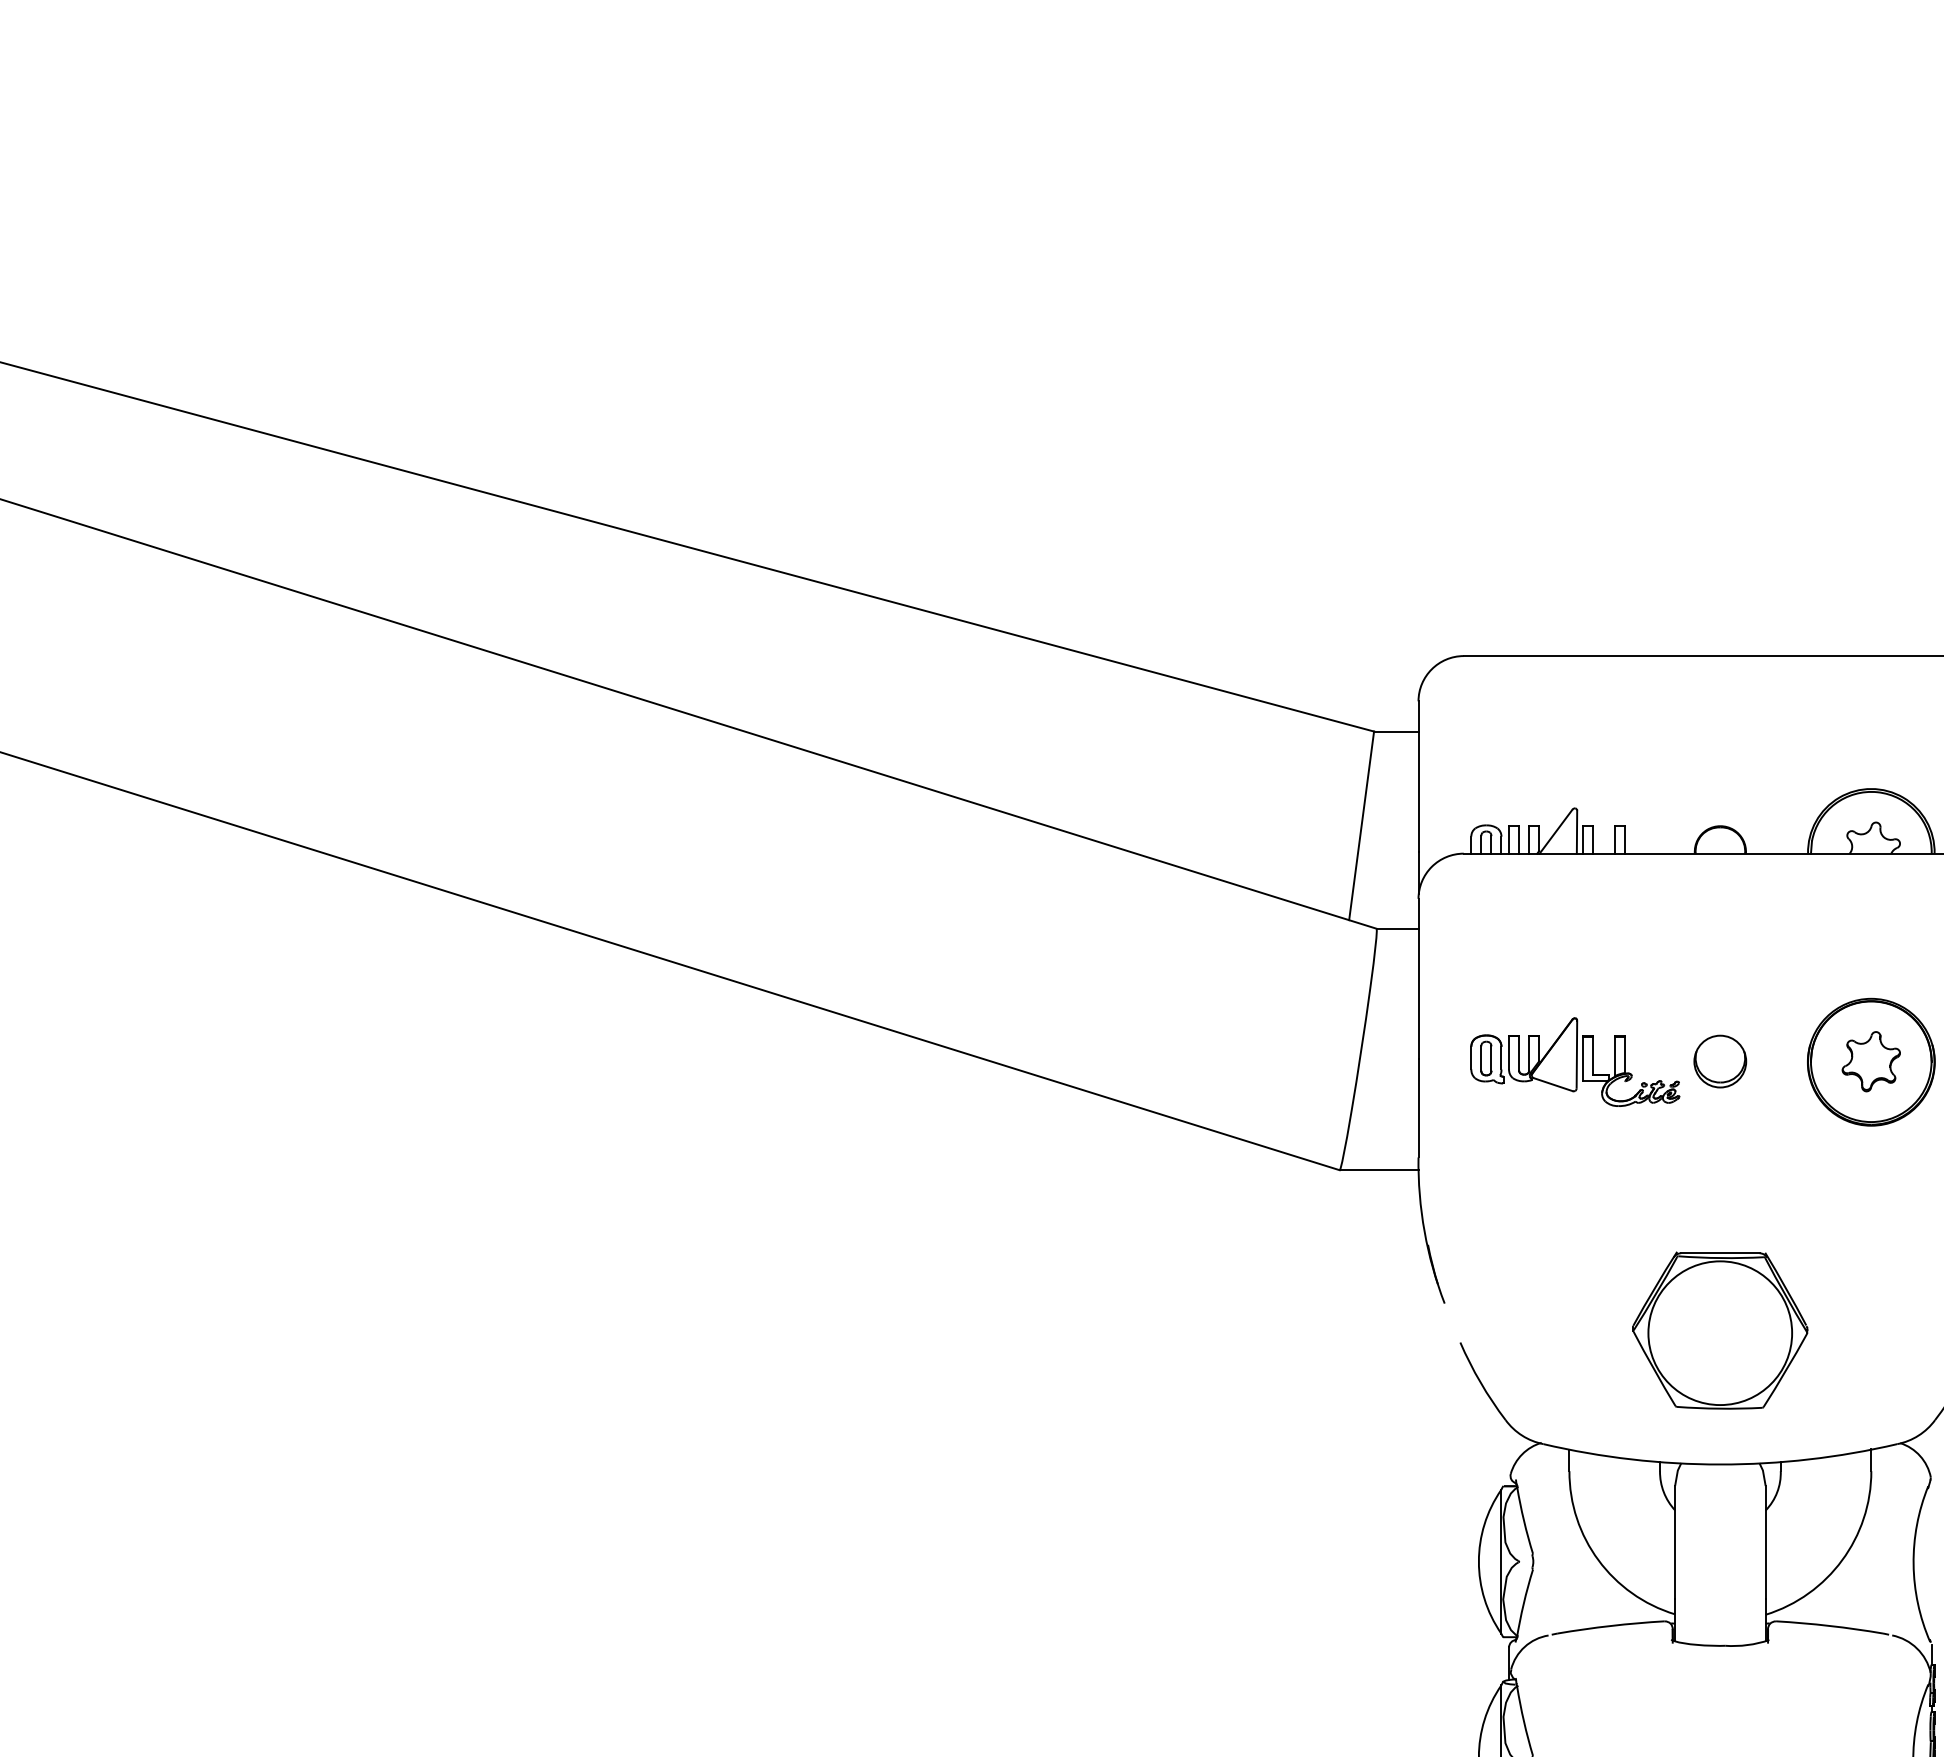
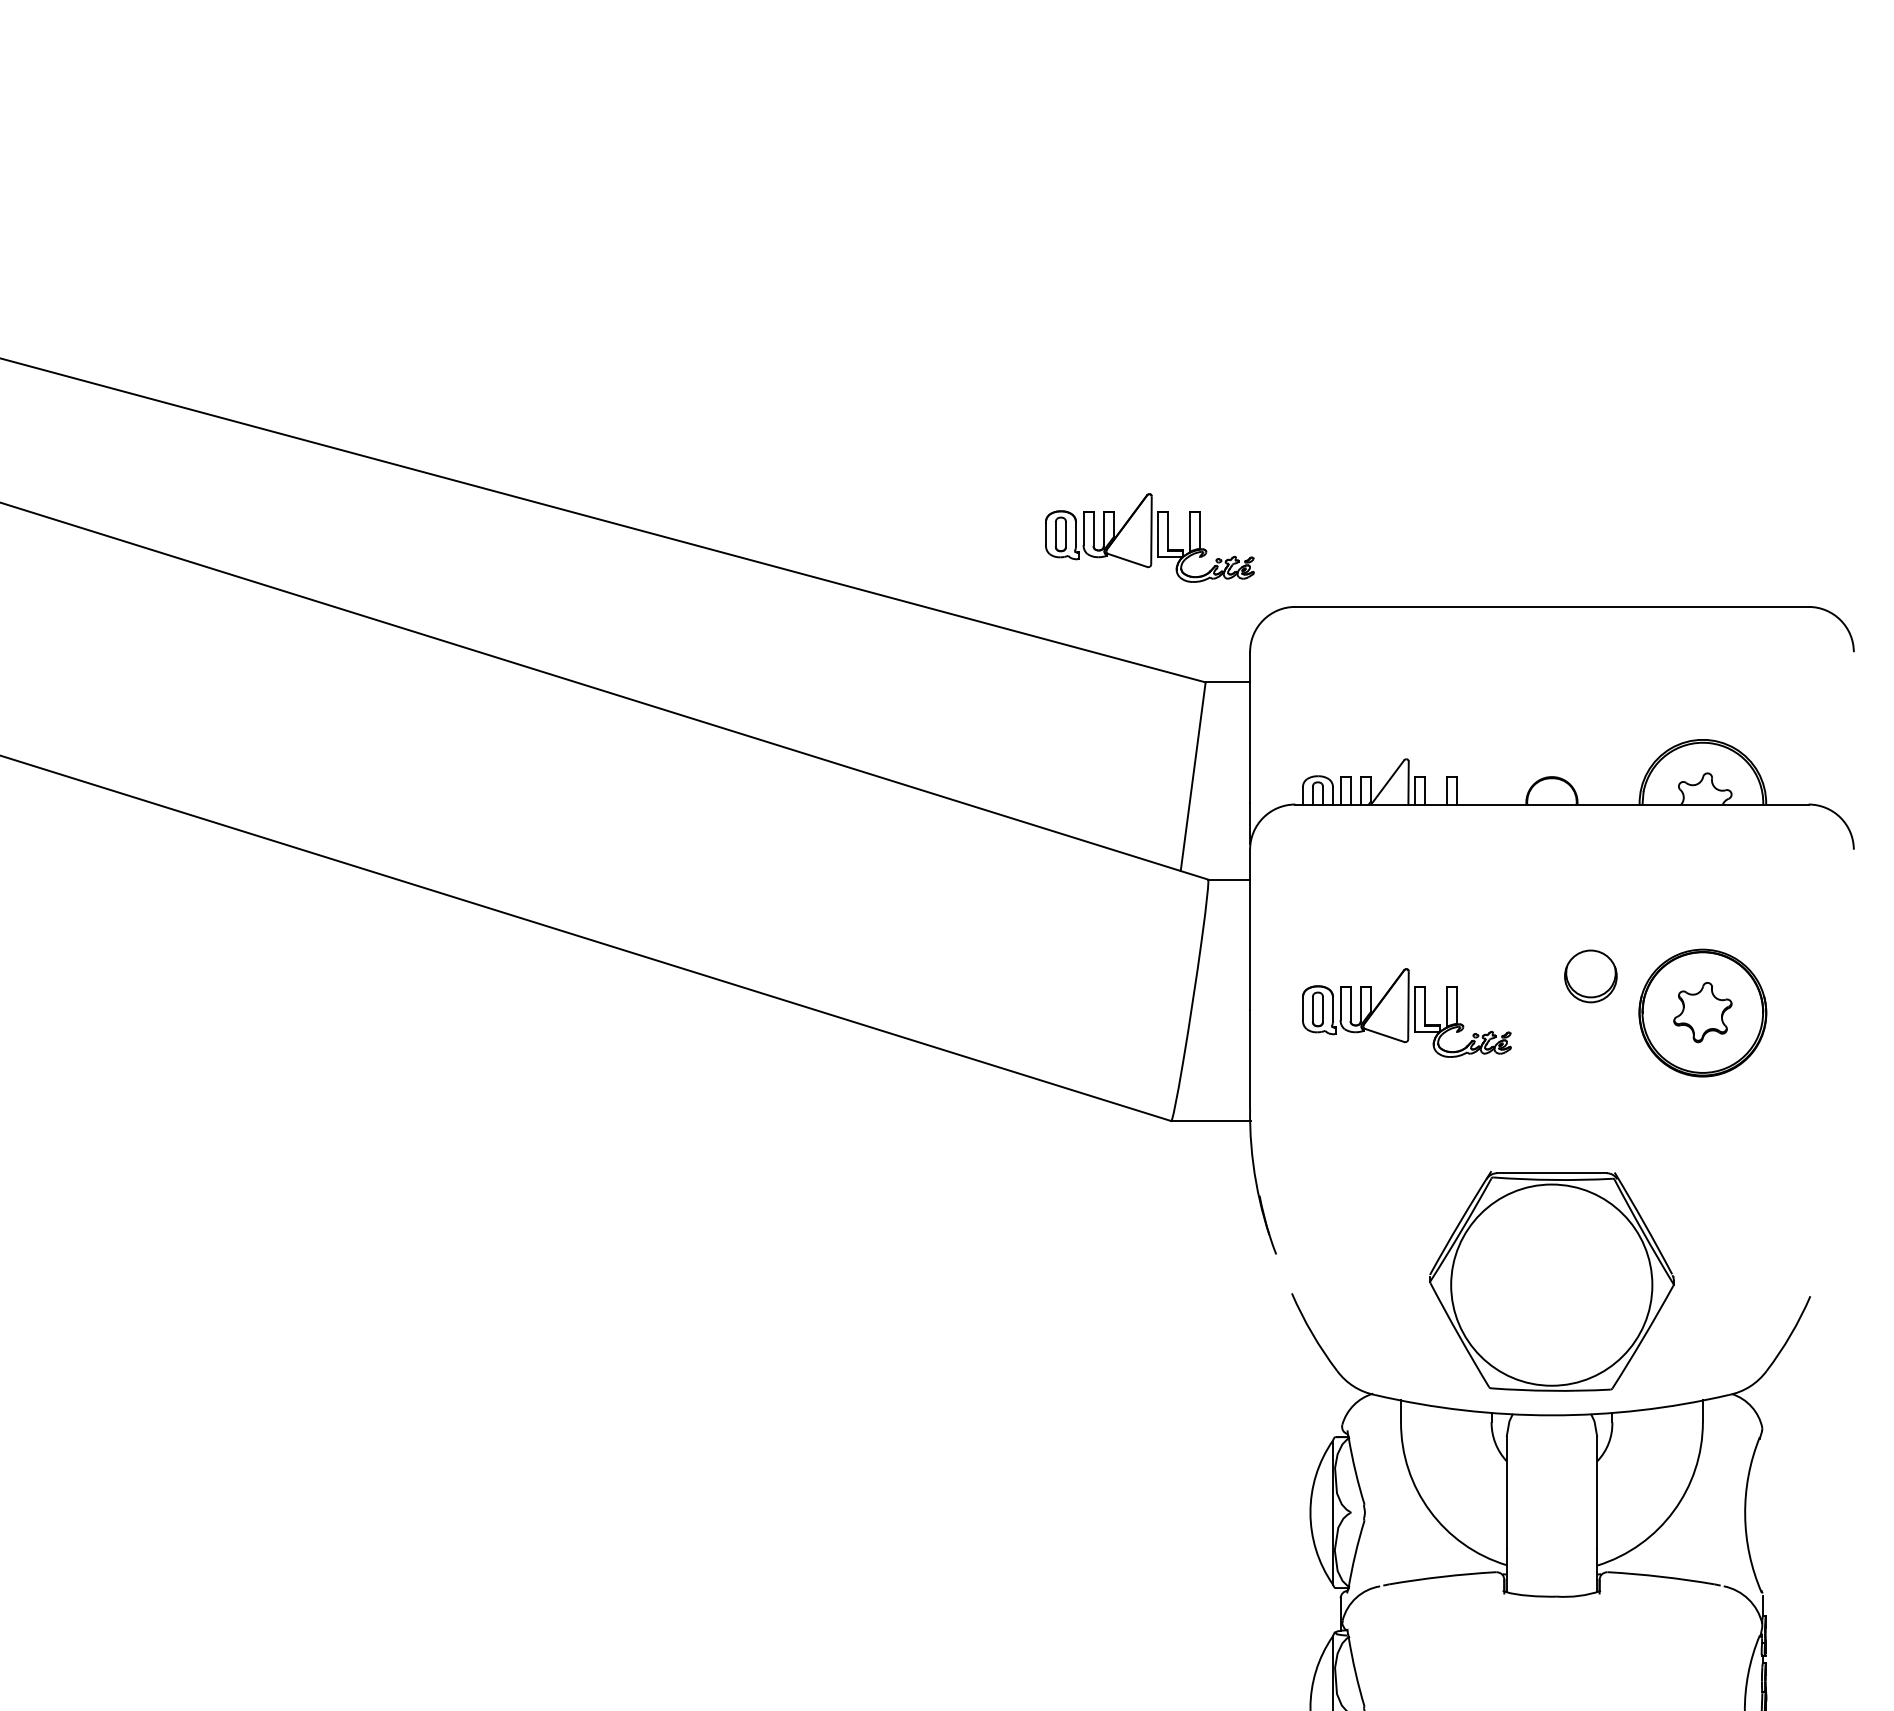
part: (1318, 586) -> (1150, 537), added
part: (1720, 1061) -> (1591, 976), moved
part: (1720, 1330) -> (1552, 1281), size x1.4

